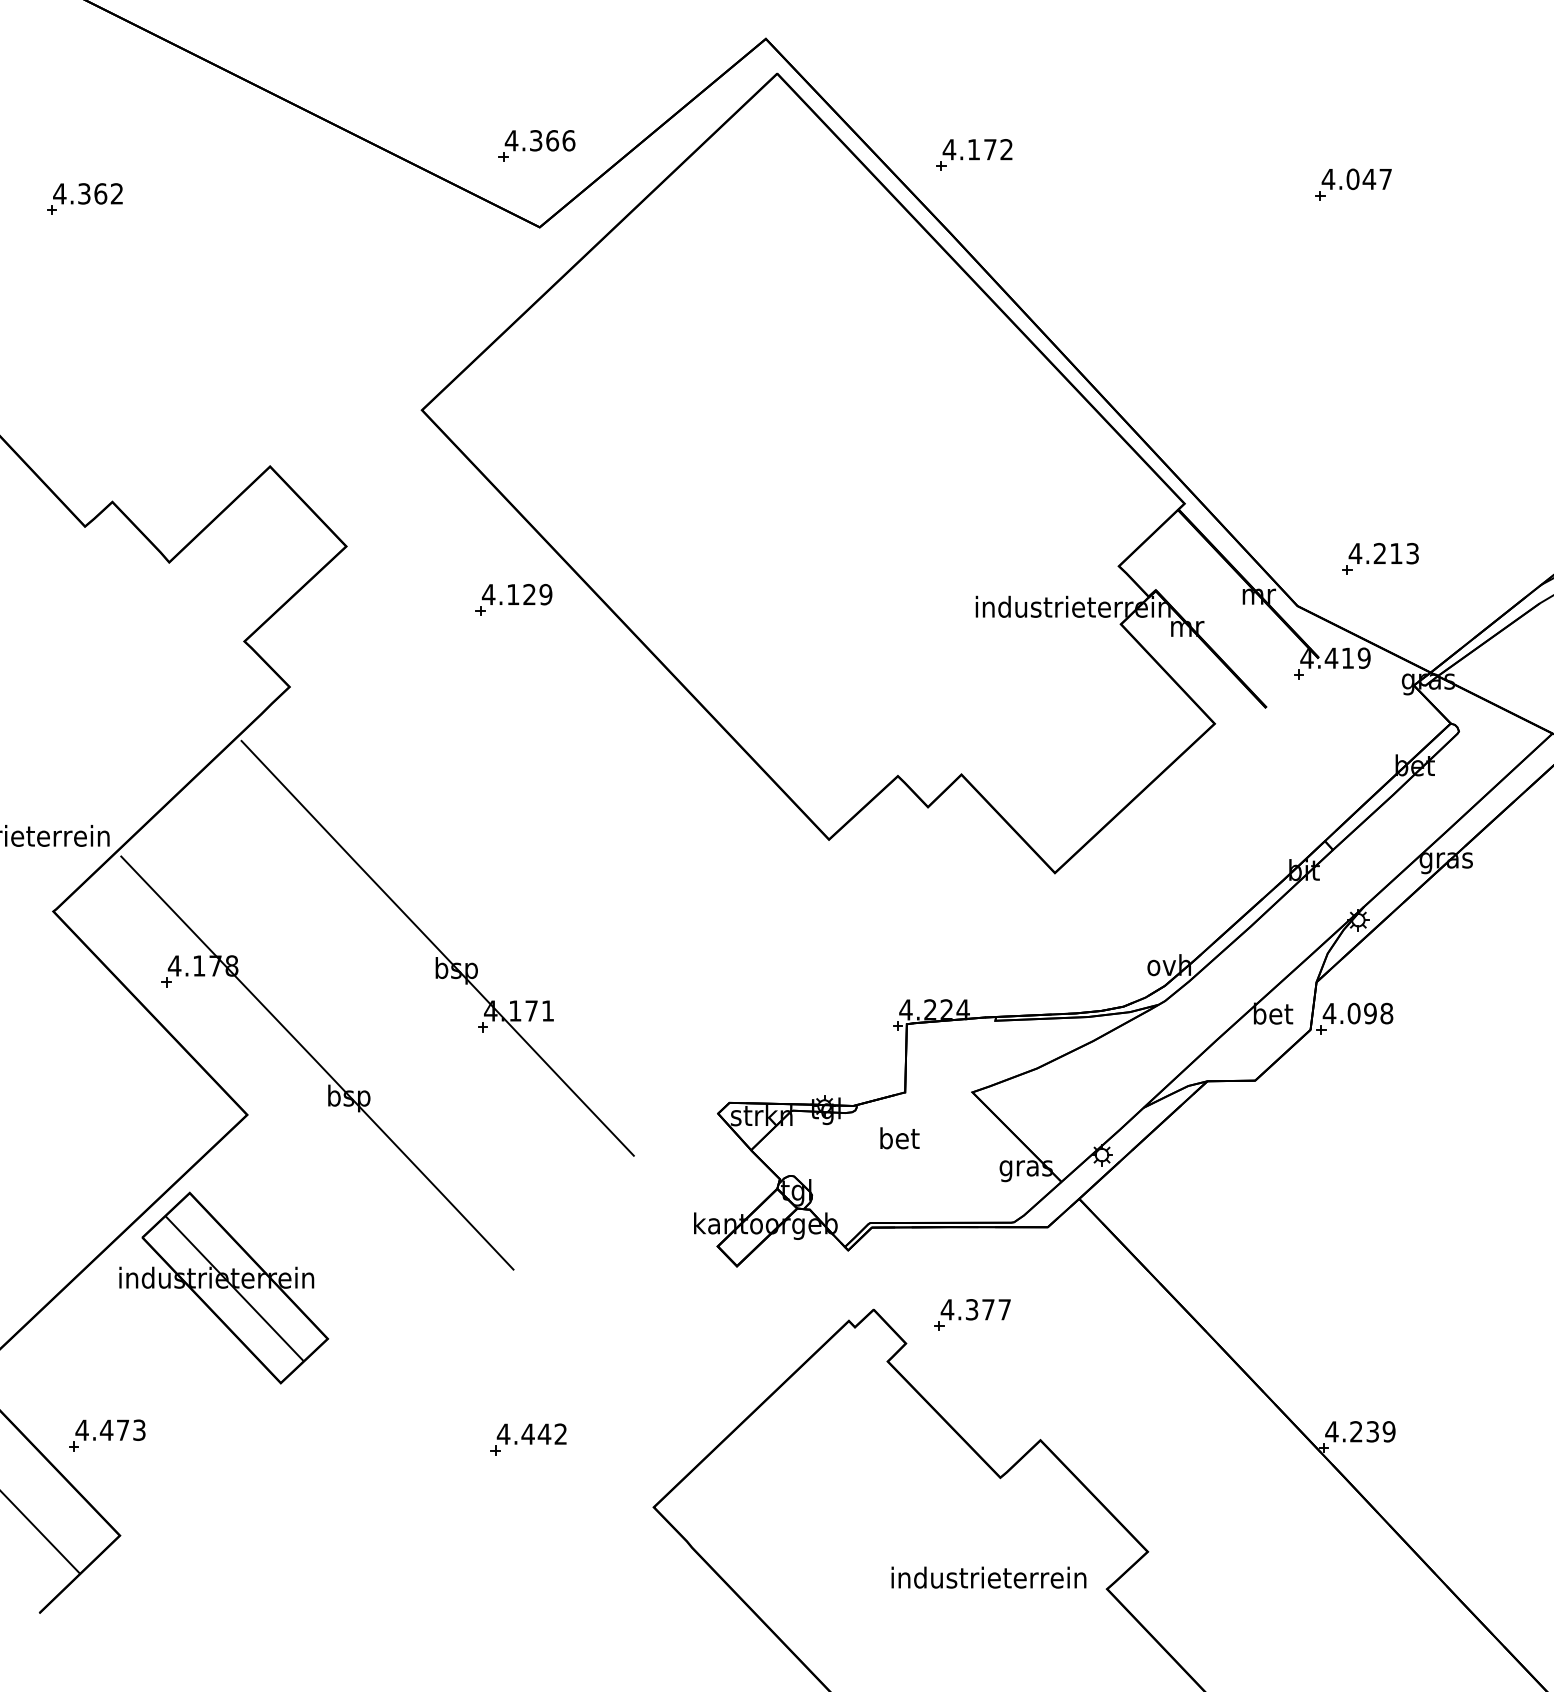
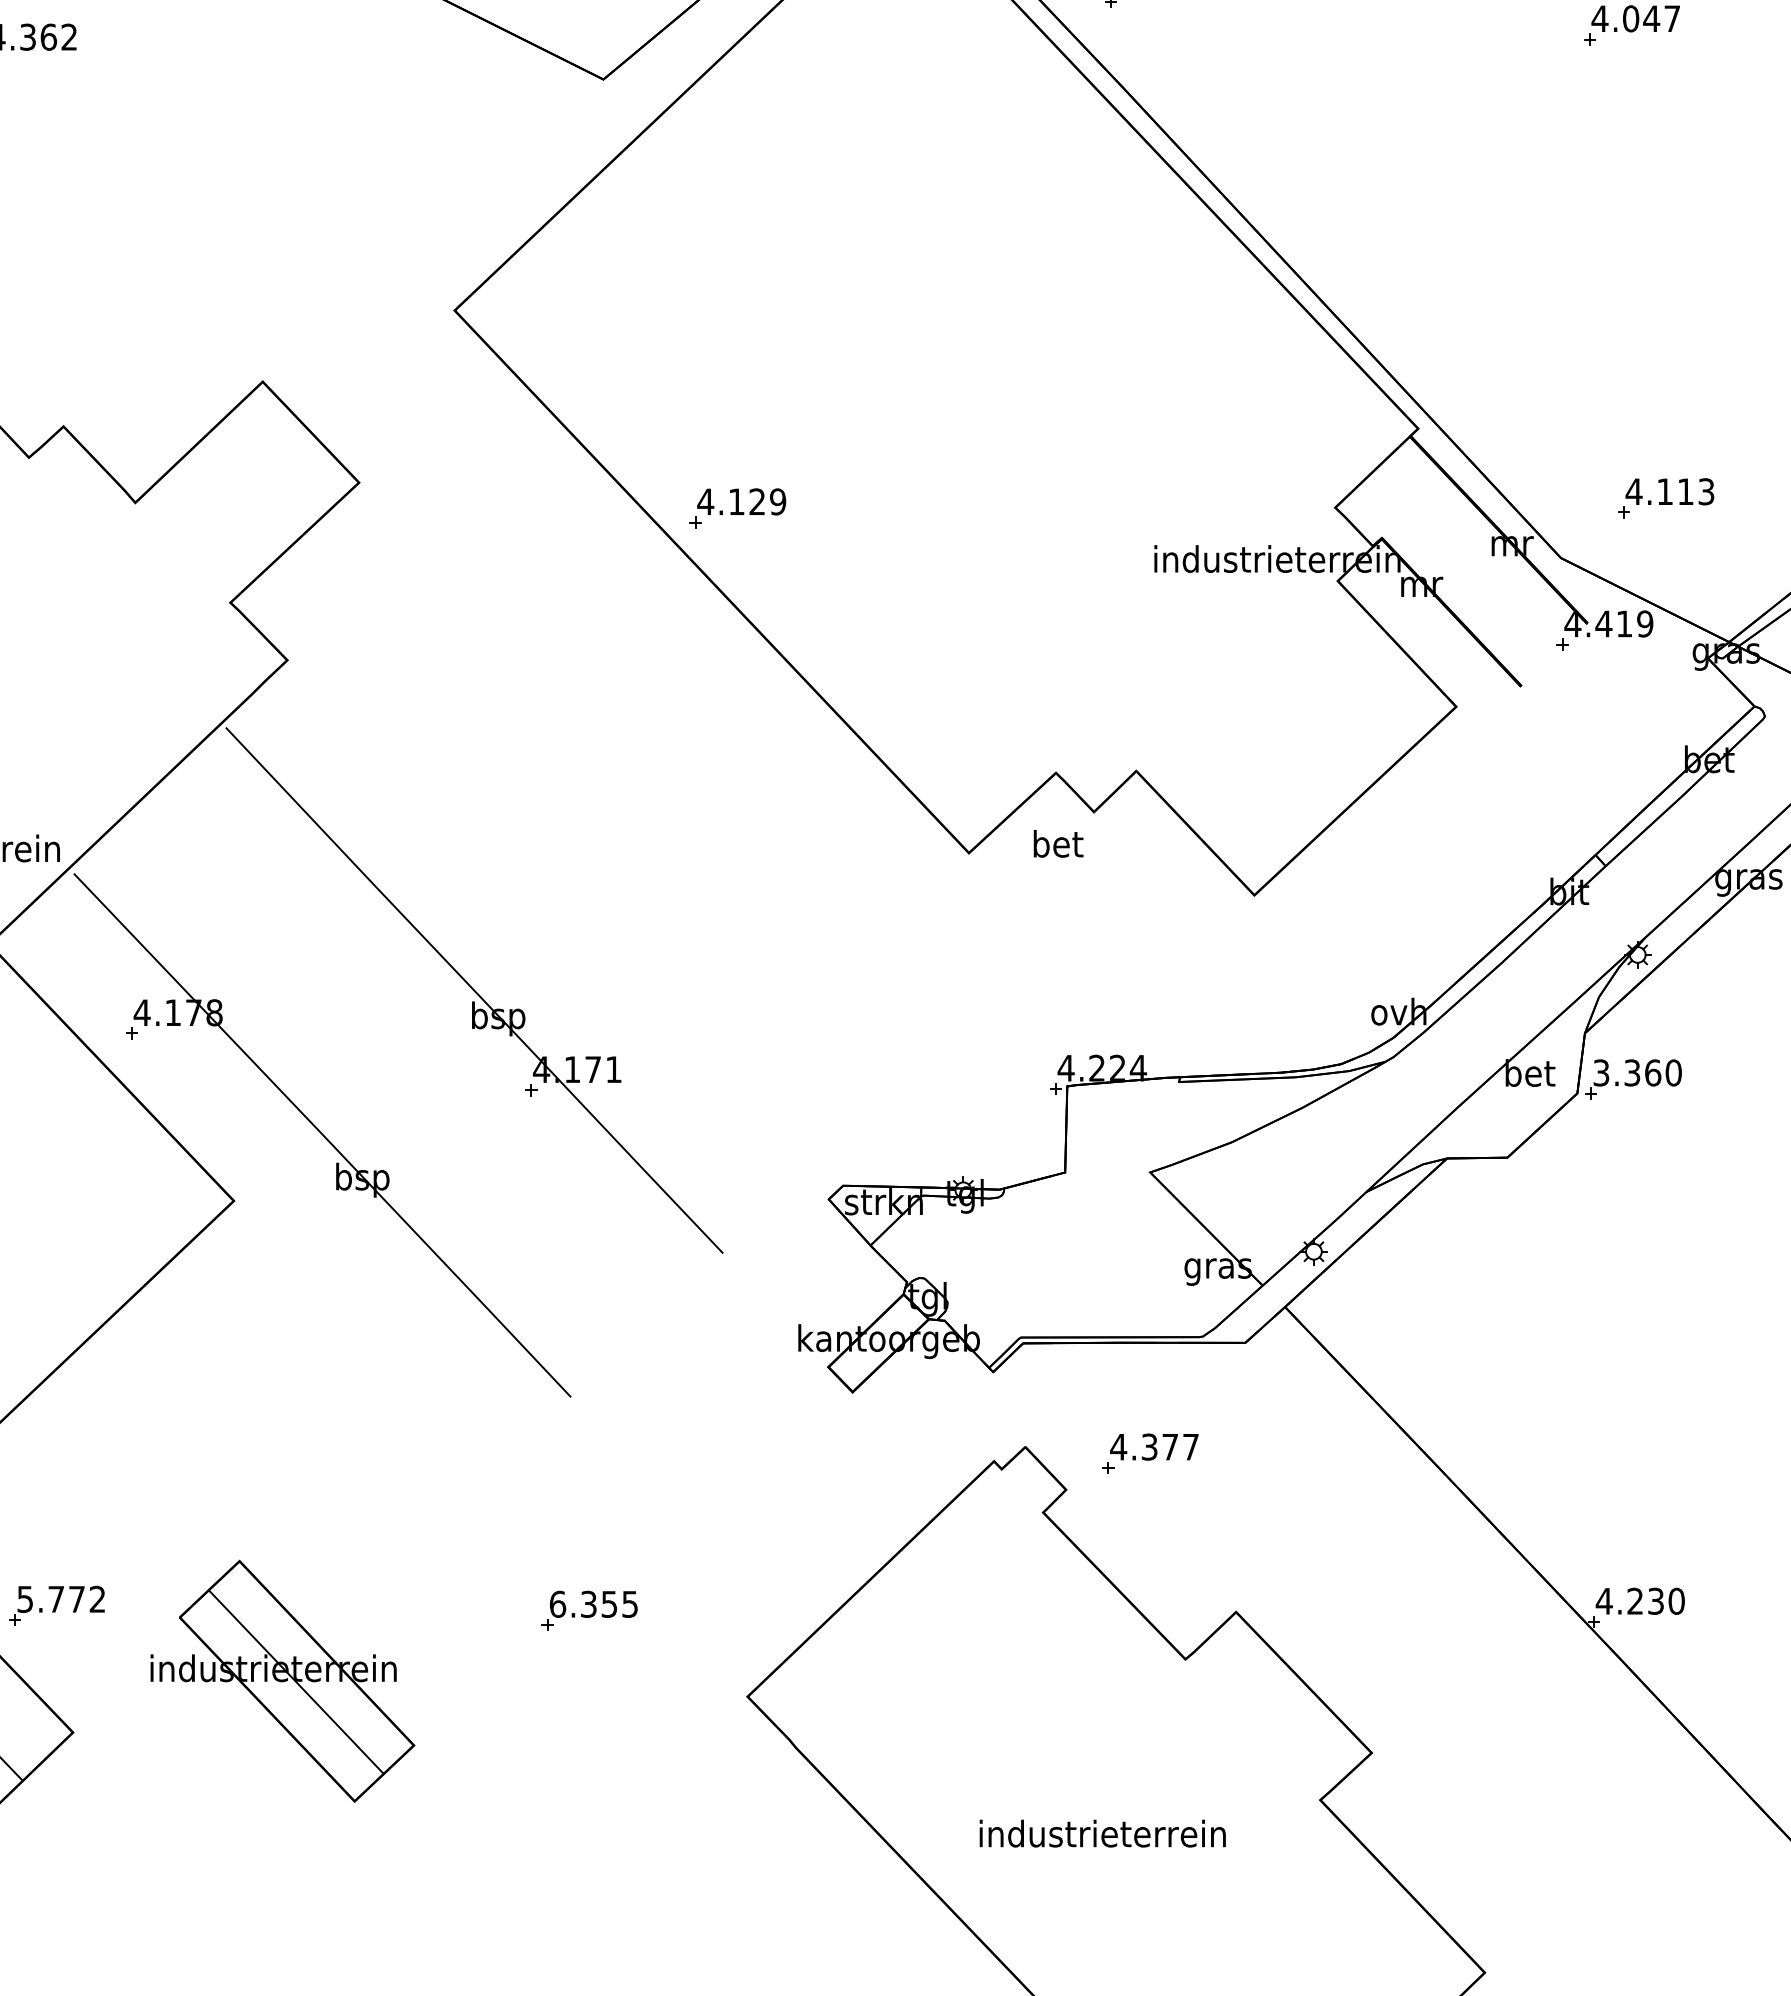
text: (1379, 552) -> (1664, 490), 4.213 -> 4.113
part: (513, 599) -> (737, 508), moved
text: (1357, 1013) -> (1636, 1072), 4.098 -> 3.360
text: (899, 1138) -> (1057, 844), moved
part: (224, 1287) -> (283, 1680), moved
text: (110, 1429) -> (61, 1598), 4.473 -> 5.772
text: (1388, 1431) -> (1675, 1600), 4.239 -> 4.230
text: (531, 1433) -> (593, 1603), 4.442 -> 6.355
text: (988, 1577) -> (1102, 1833), moved

